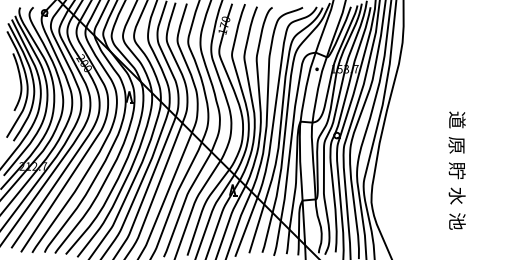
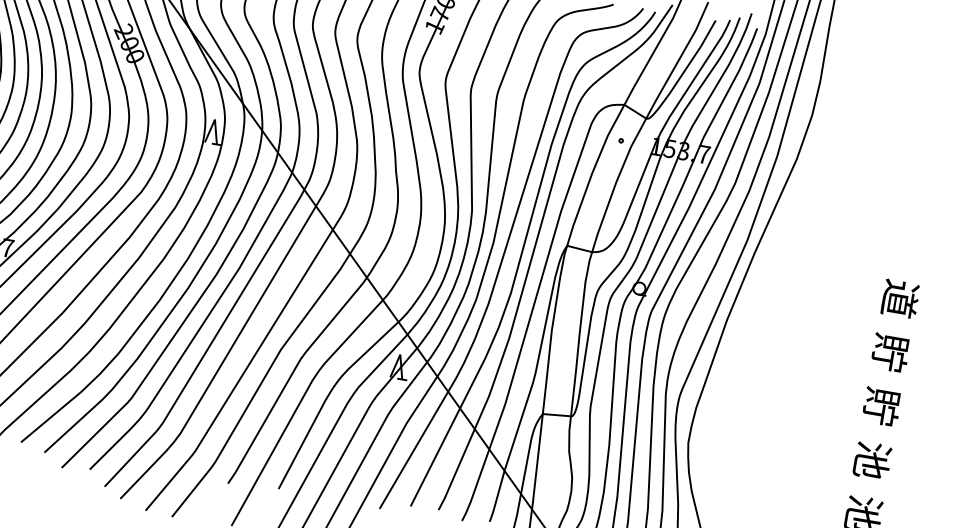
text: (456, 145) -> (889, 352), 原 -> 貯
text: (456, 195) -> (871, 459), 水 -> 池

